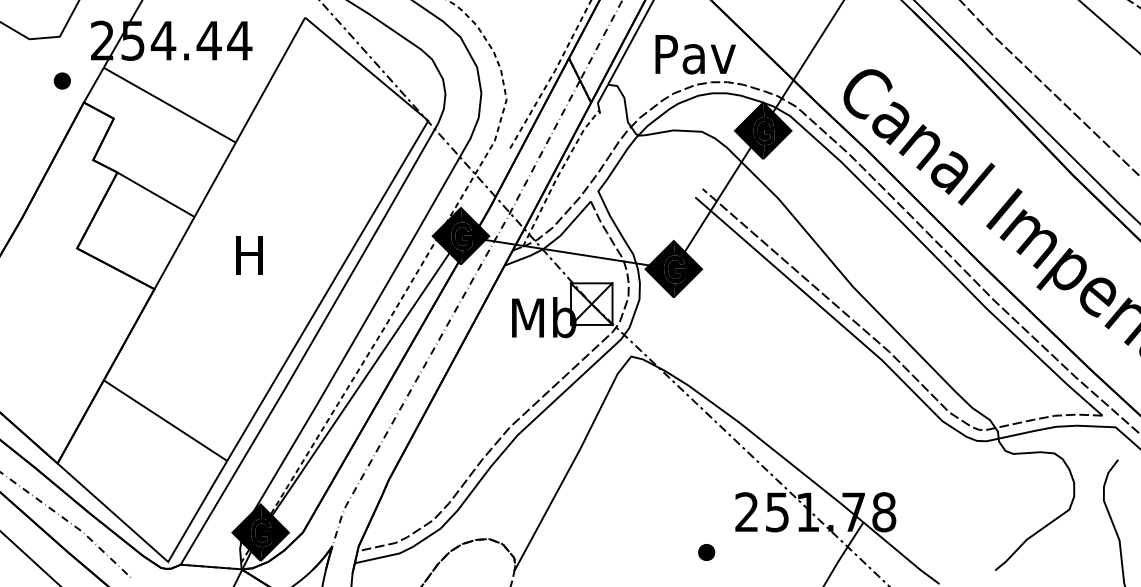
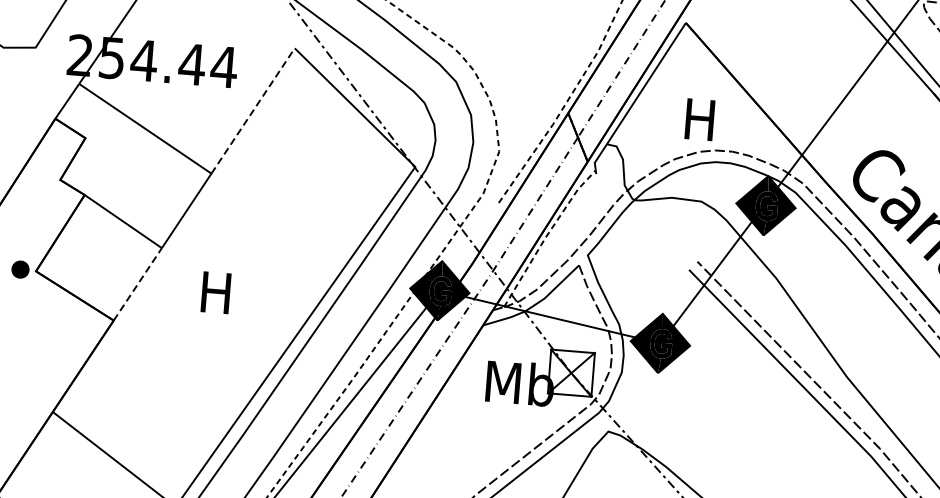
text: (695, 54) -> (701, 119), Pav -> H
line: (270, 79) -> (253, 110), solid -> dashed
part: (61, 80) -> (19, 268), moved
line: (174, 252) -> (137, 283), solid -> dashed

